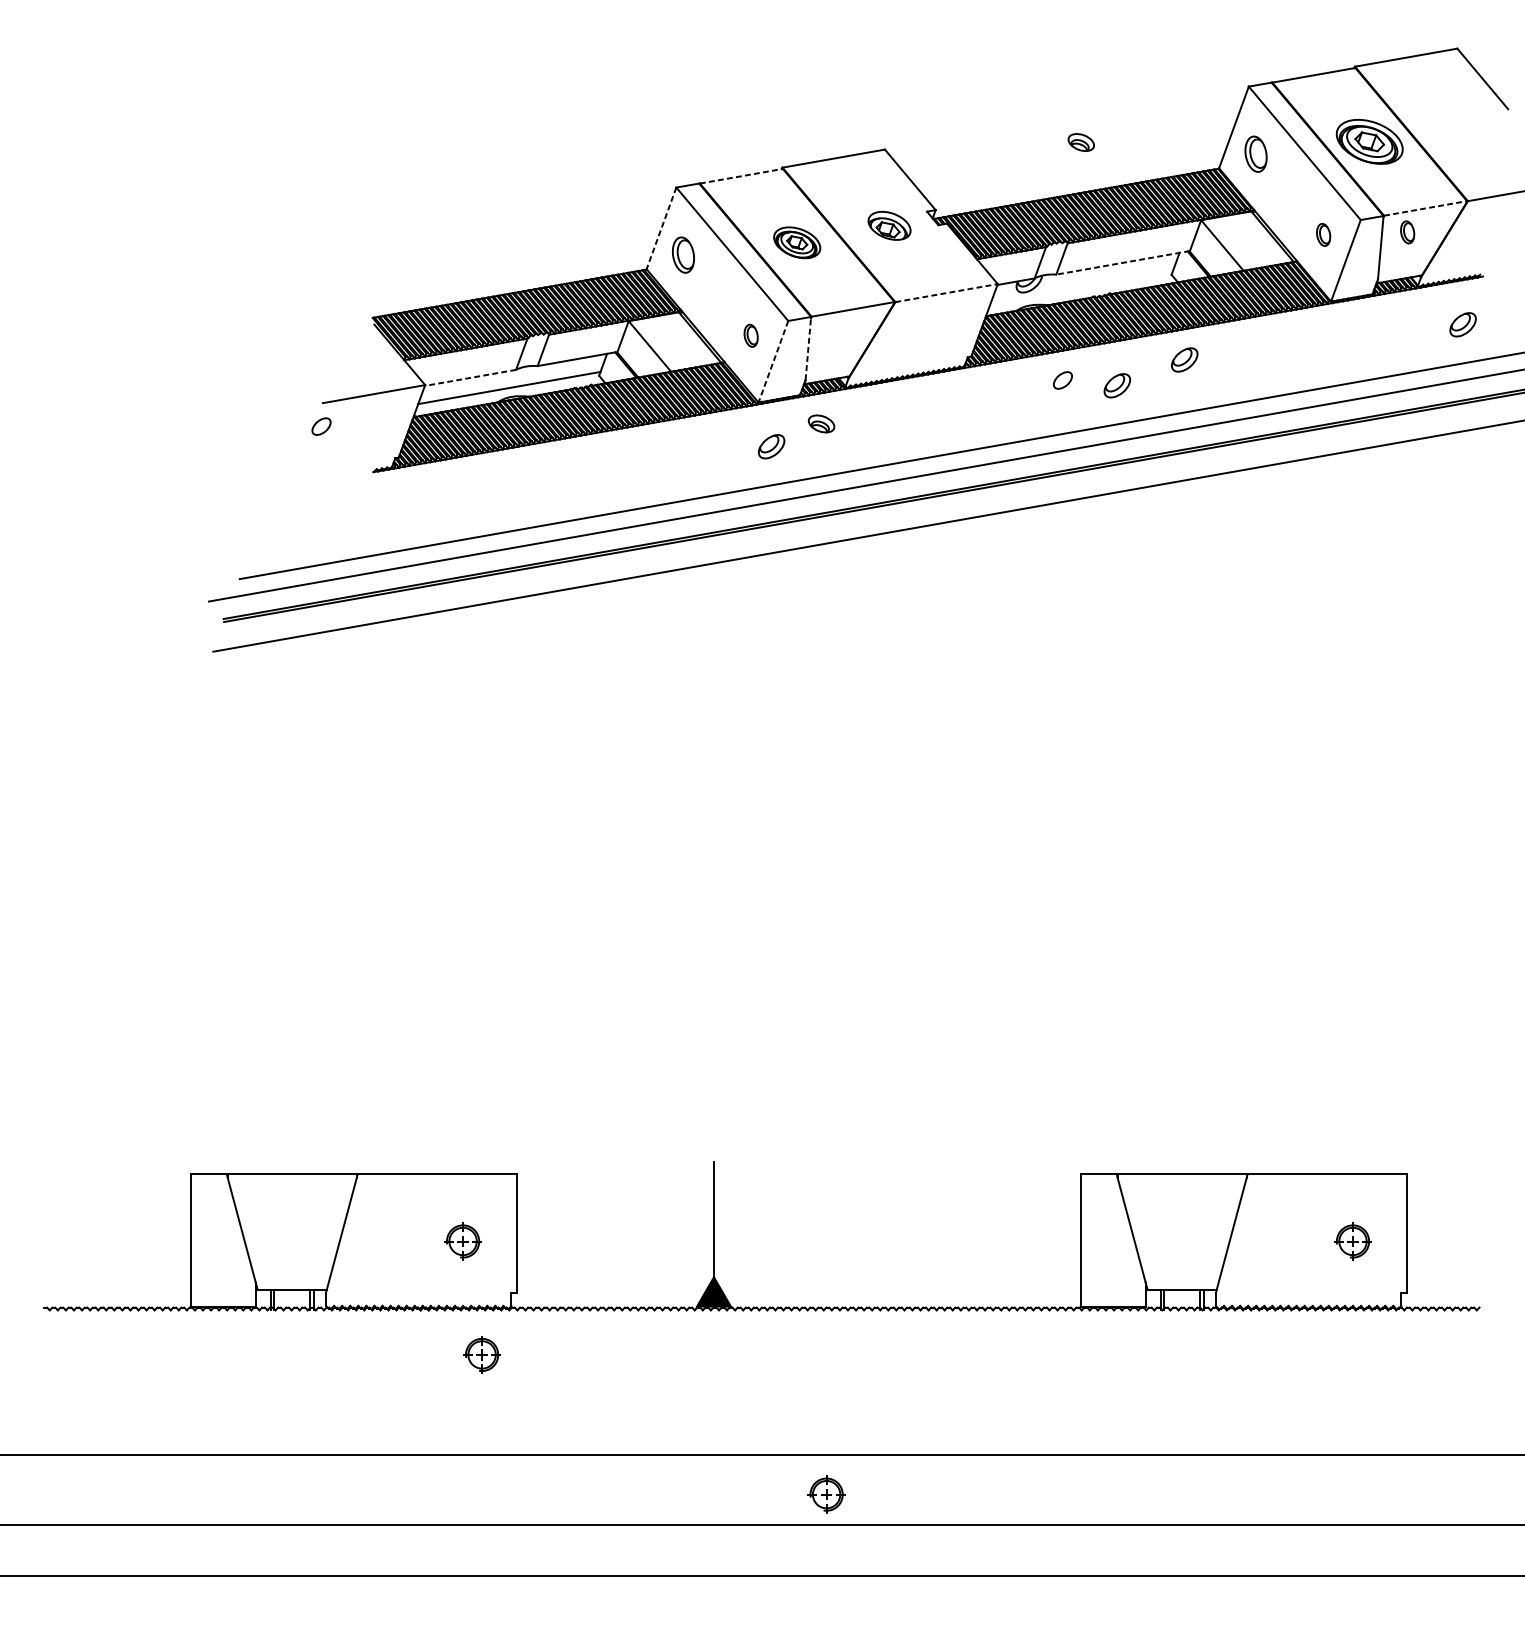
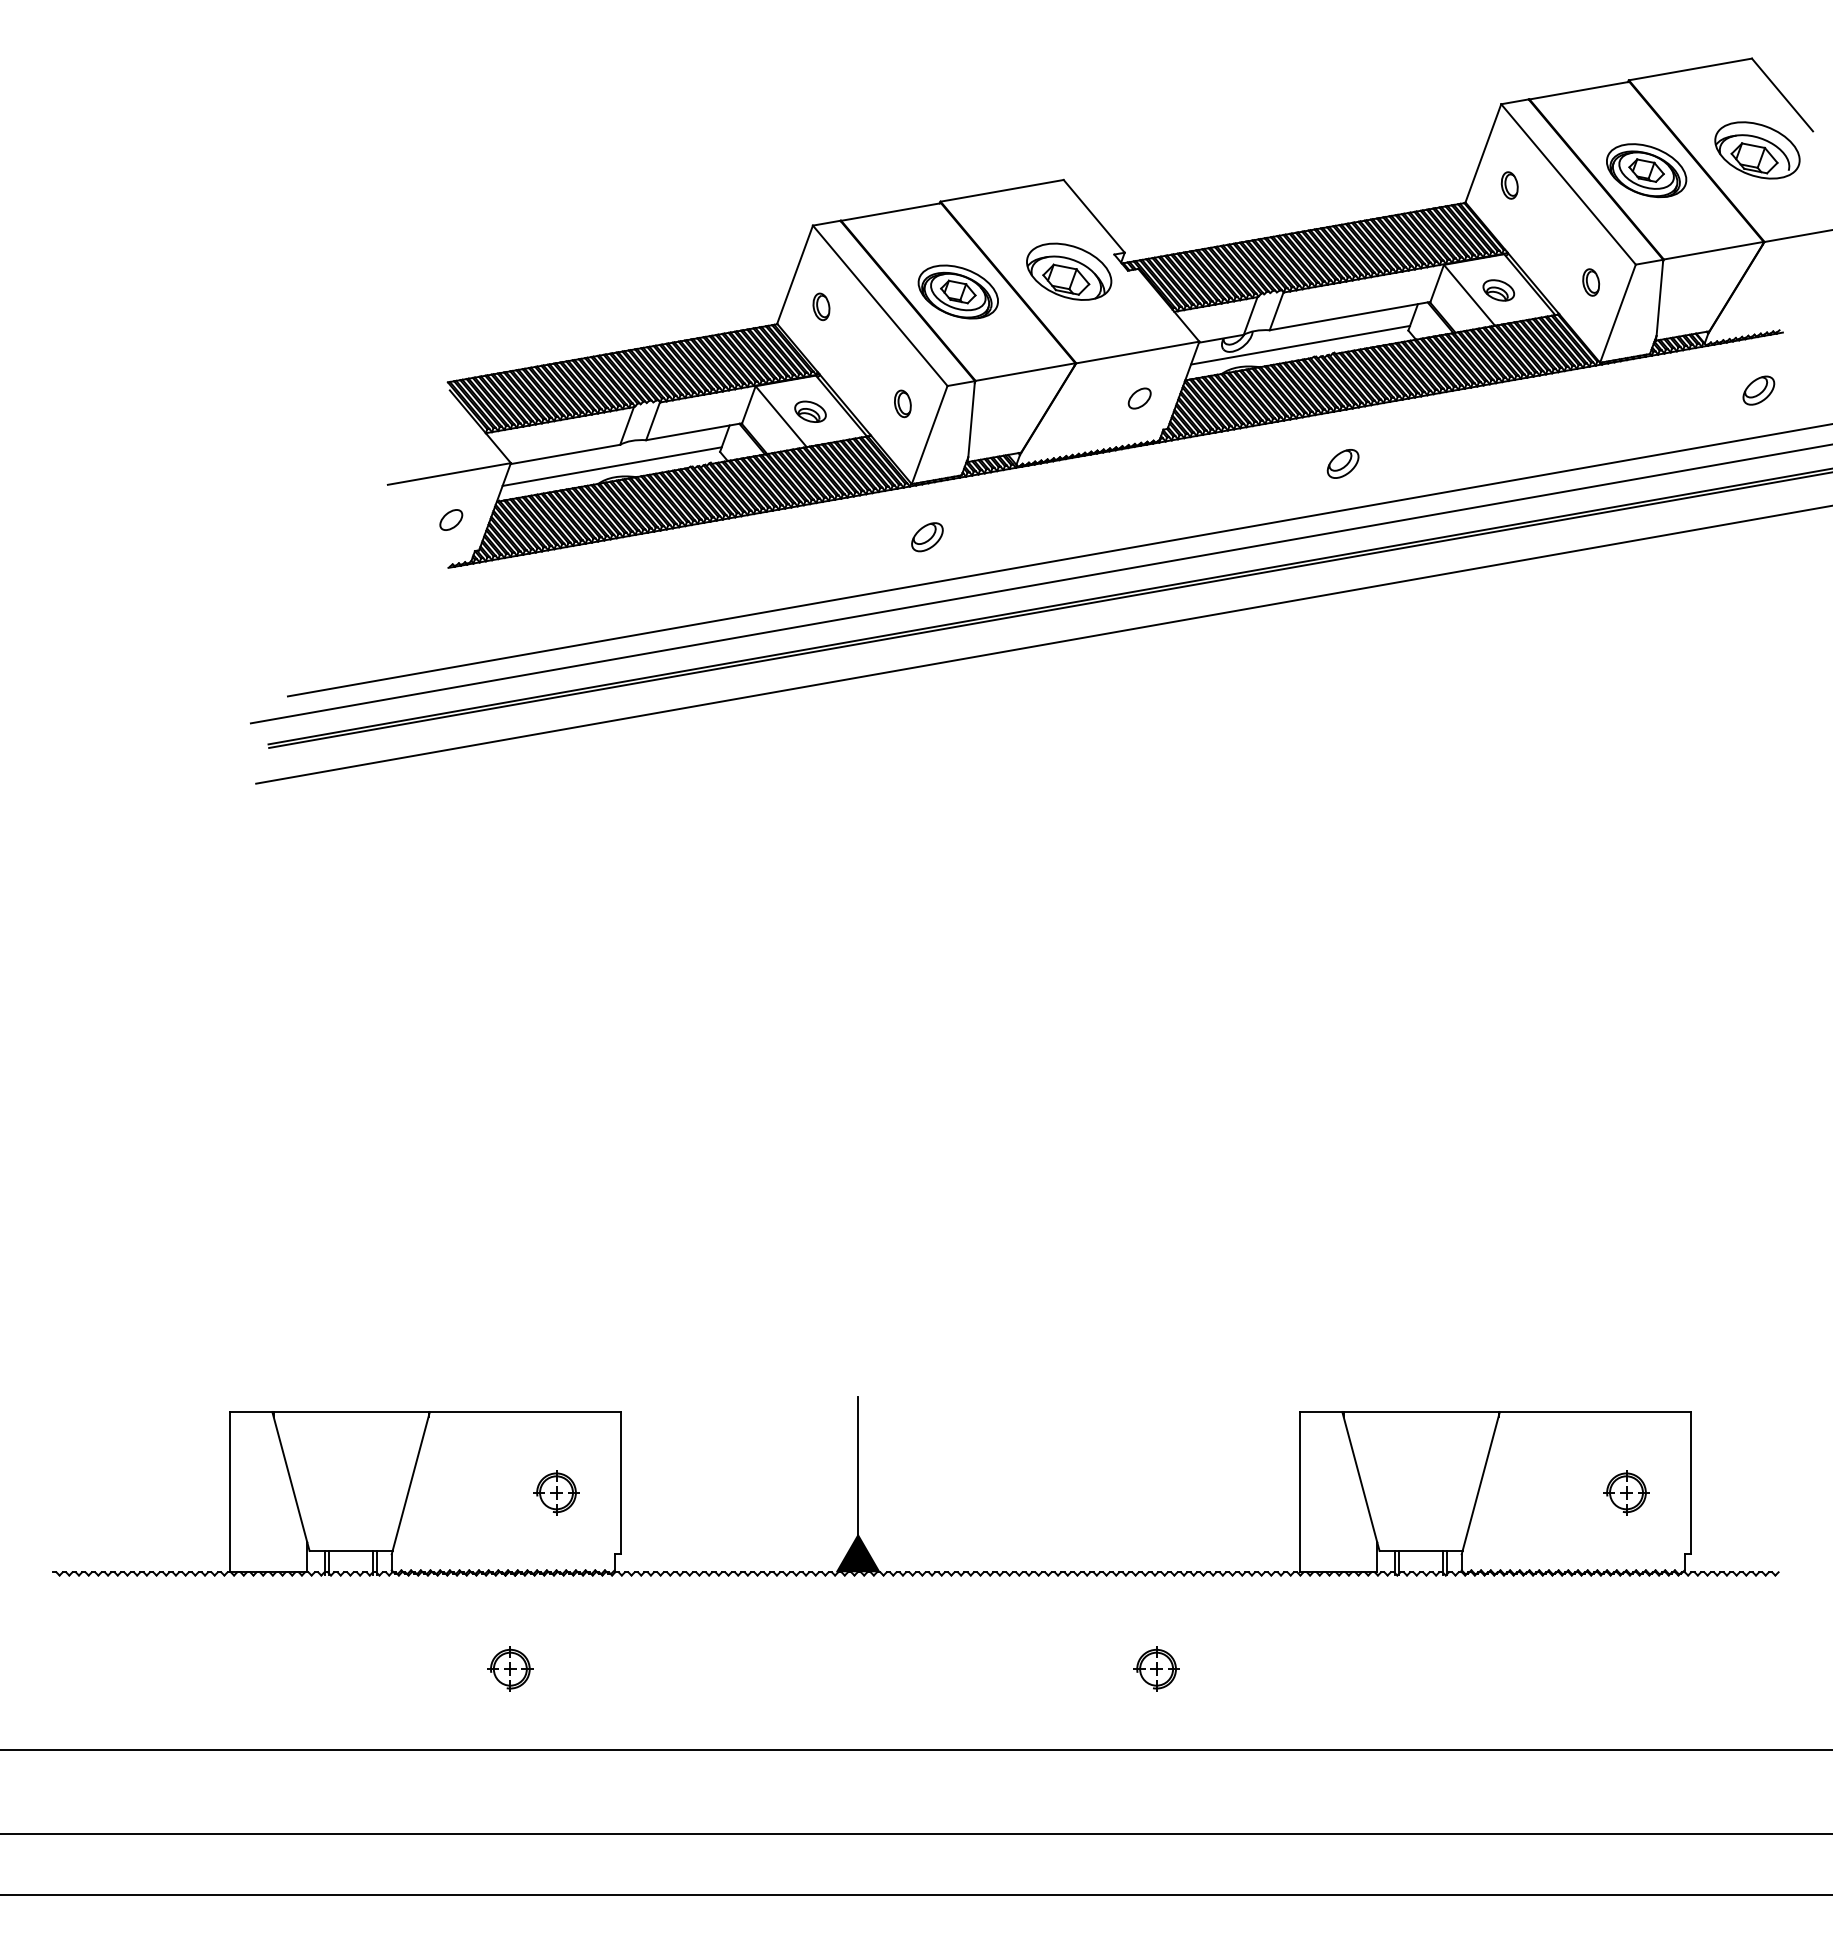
part: (1461, 125) -> (1757, 150), added
part: (1081, 142) -> (1498, 290), moved
part: (1255, 154) -> (1509, 185), size x0.62
line: (741, 176) -> (891, 212), dashed -> solid
line: (1425, 208) -> (1713, 250), dashed -> solid
part: (889, 225) -> (1069, 271), size x1.67
line: (661, 229) -> (794, 275), dashed -> solid
part: (1407, 232) -> (1692, 279), removed
part: (796, 242) -> (957, 291), size x1.43
part: (683, 254) -> (821, 306), size x0.62
line: (1123, 263) -> (1350, 316), dashed -> solid
line: (1081, 286) -> (1300, 344), added
line: (947, 293) -> (1138, 352), dashed -> solid
line: (808, 347) -> (971, 418), dashed -> solid
part: (1184, 359) -> (1423, 432), removed
line: (773, 362) -> (929, 435), dashed -> solid
line: (470, 377) -> (565, 454), dashed -> solid
part: (1062, 380) -> (1139, 398), moved
part: (821, 423) -> (810, 411), moved
part: (321, 426) -> (451, 519), moved
part: (482, 1354) -> (510, 1668), moved
part: (826, 1494) -> (1156, 1668), moved

